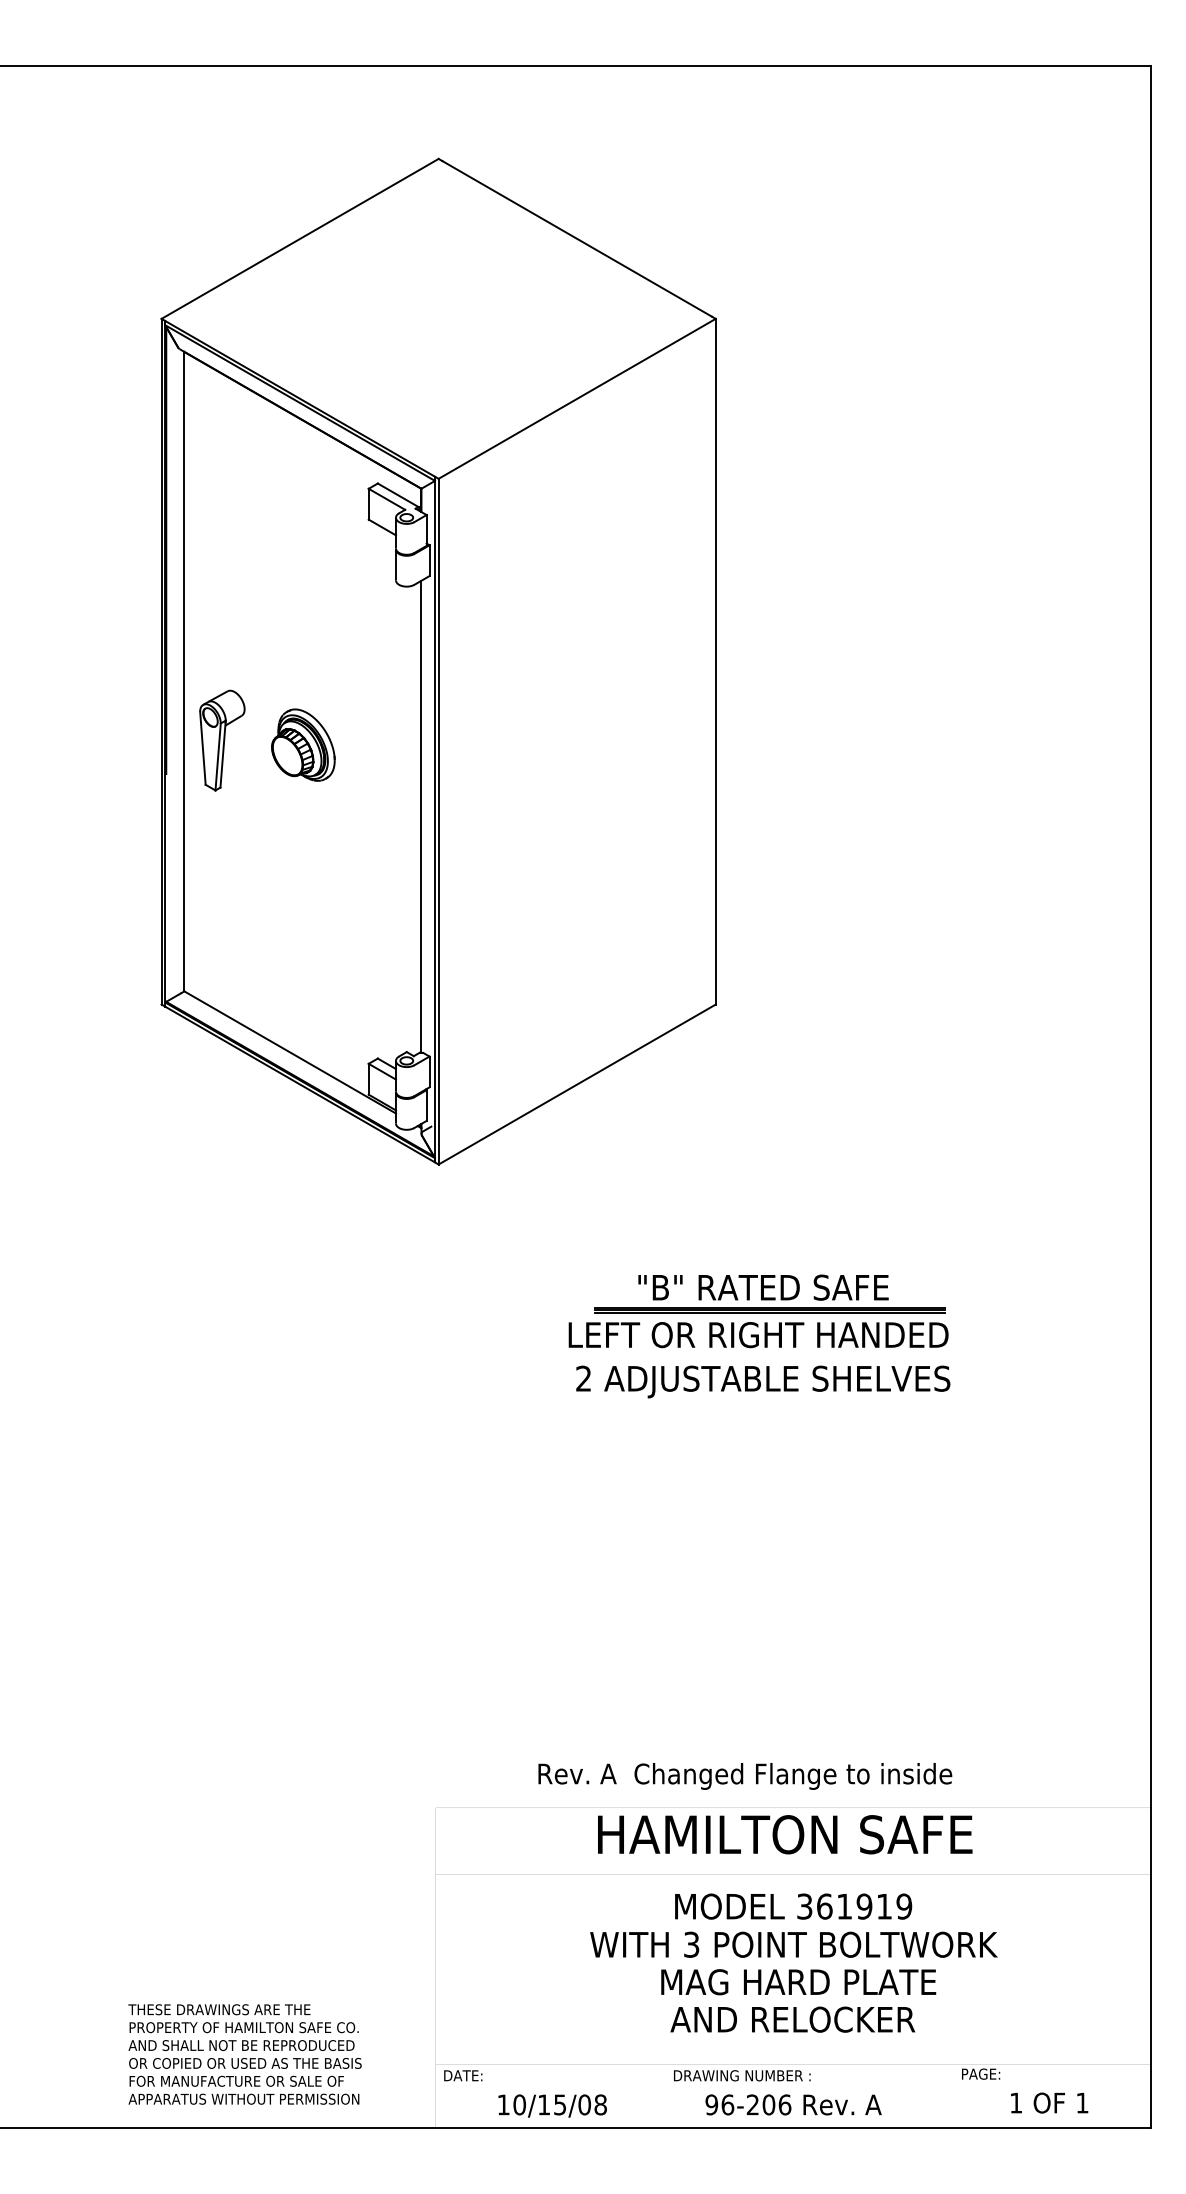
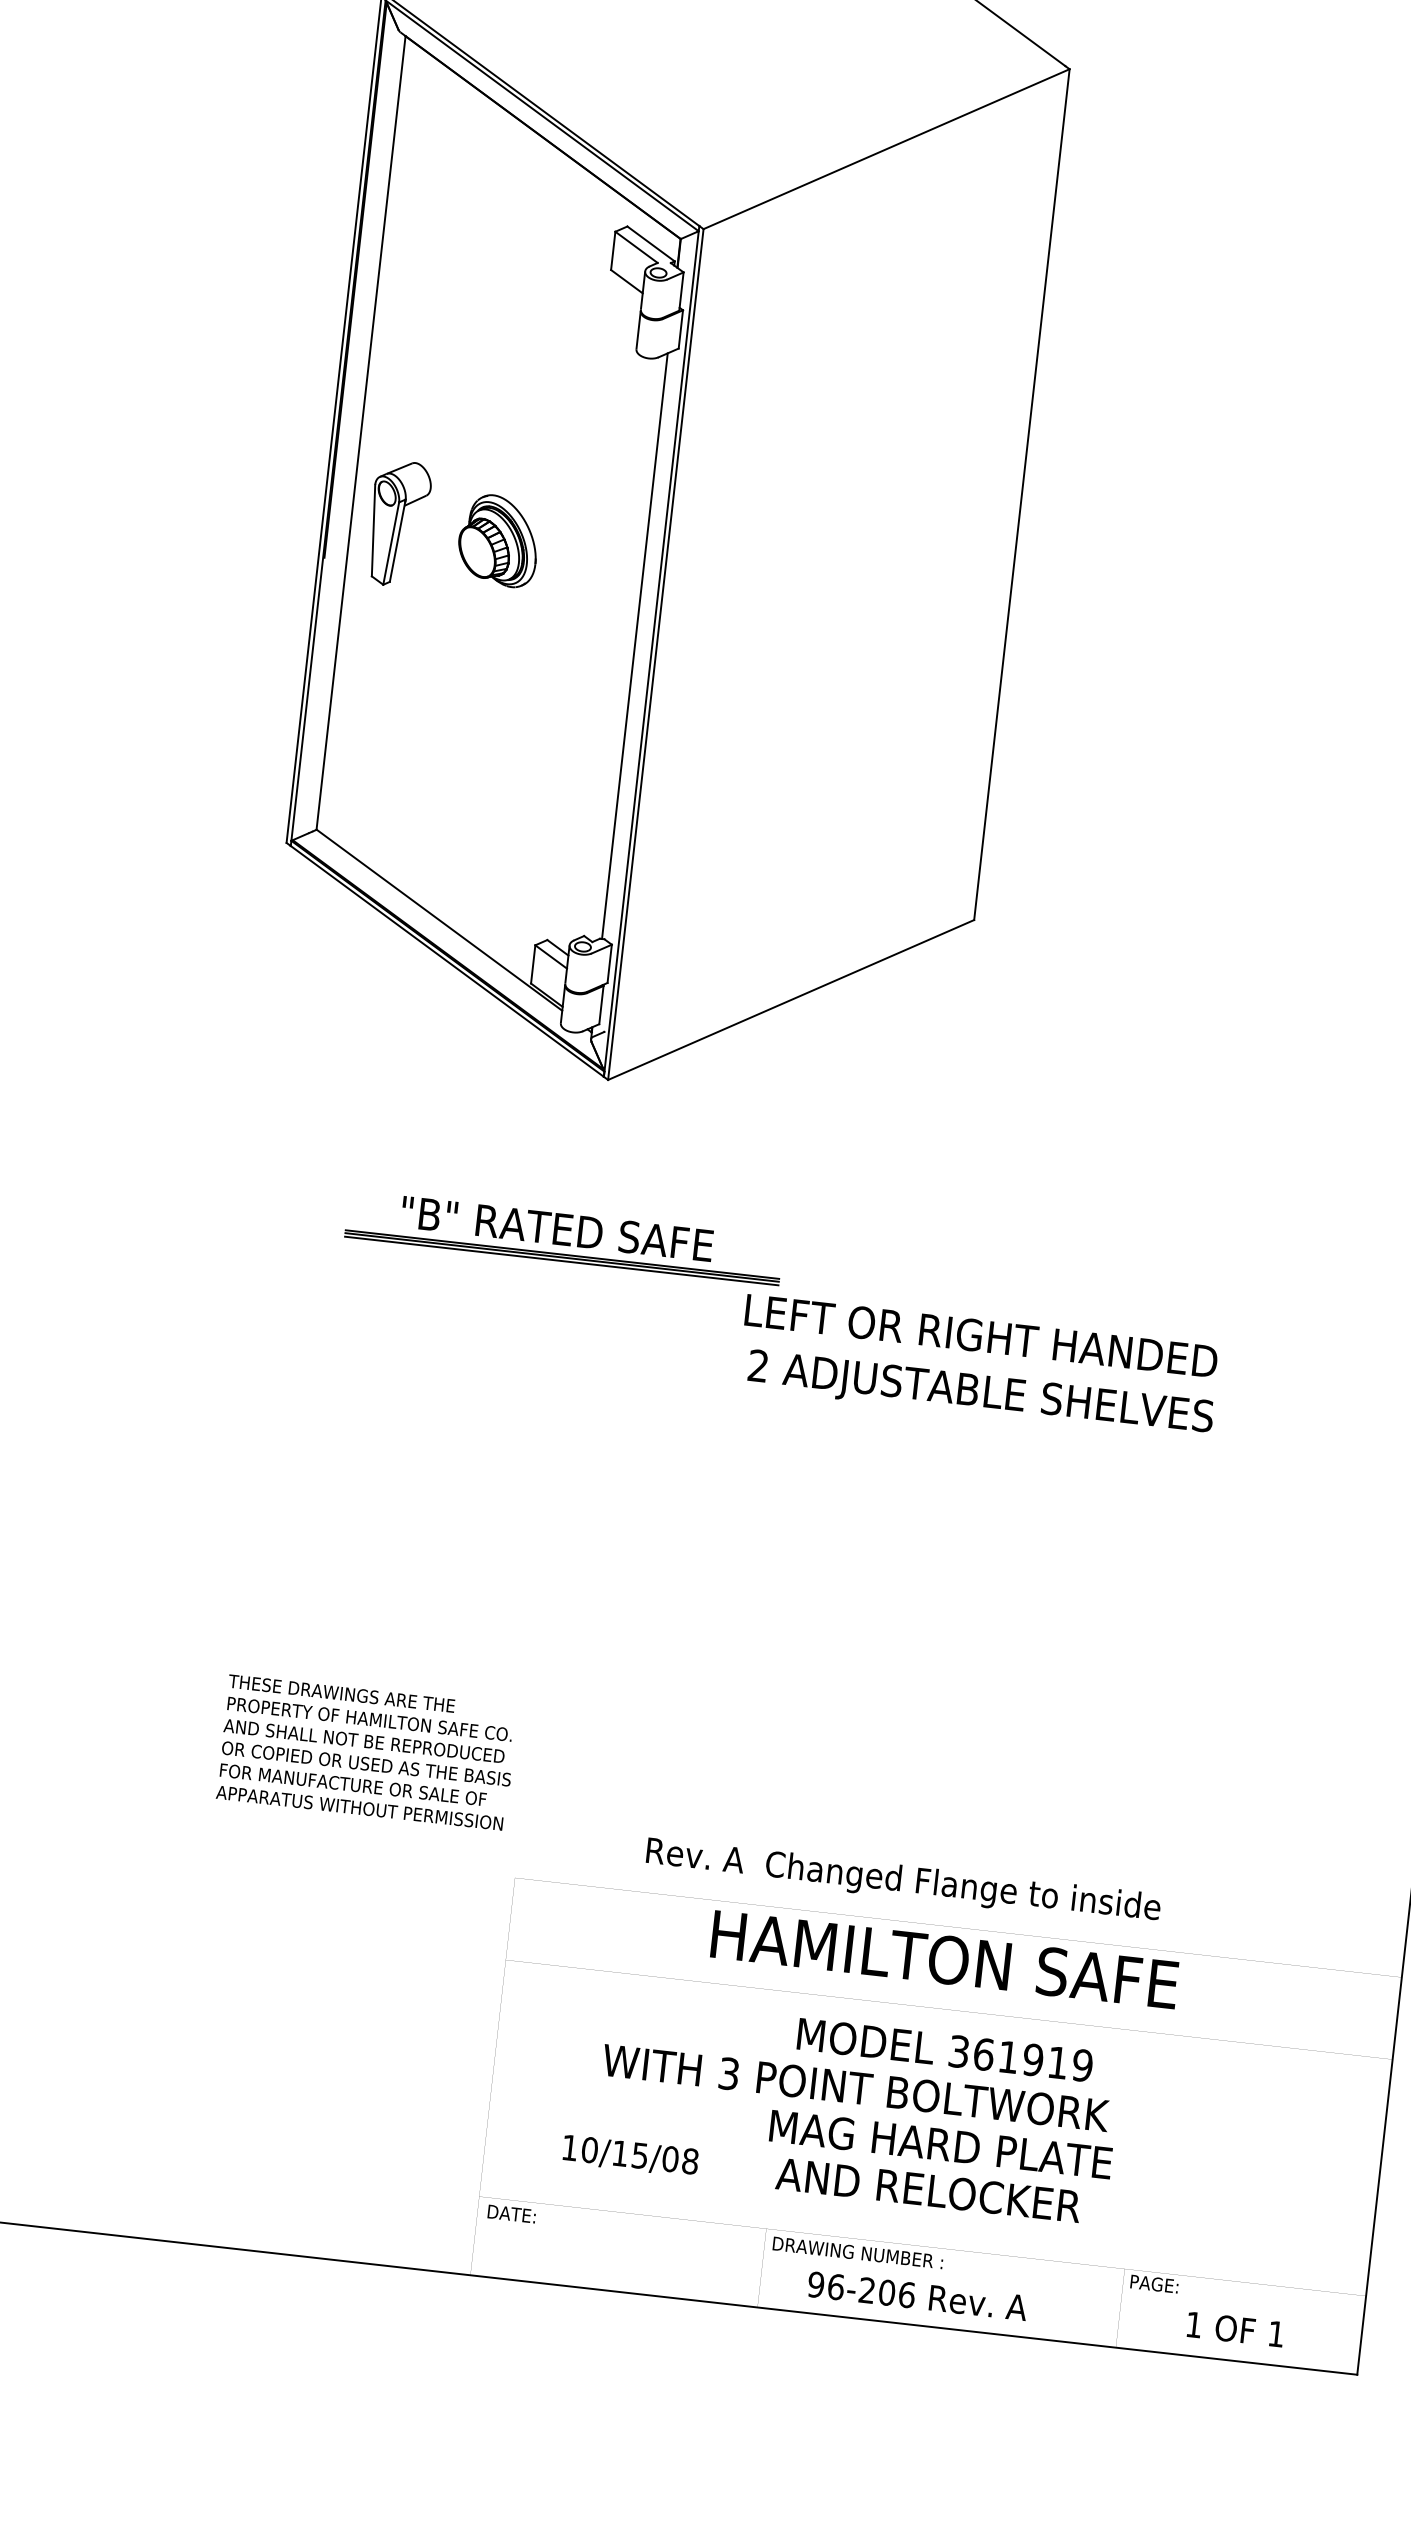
part: (769, 1293) -> (563, 1237), moved
text: (793, 1944) -> (855, 2087), moved
text: (244, 2054) -> (366, 1752), moved
text: (552, 2105) -> (630, 2155), moved

